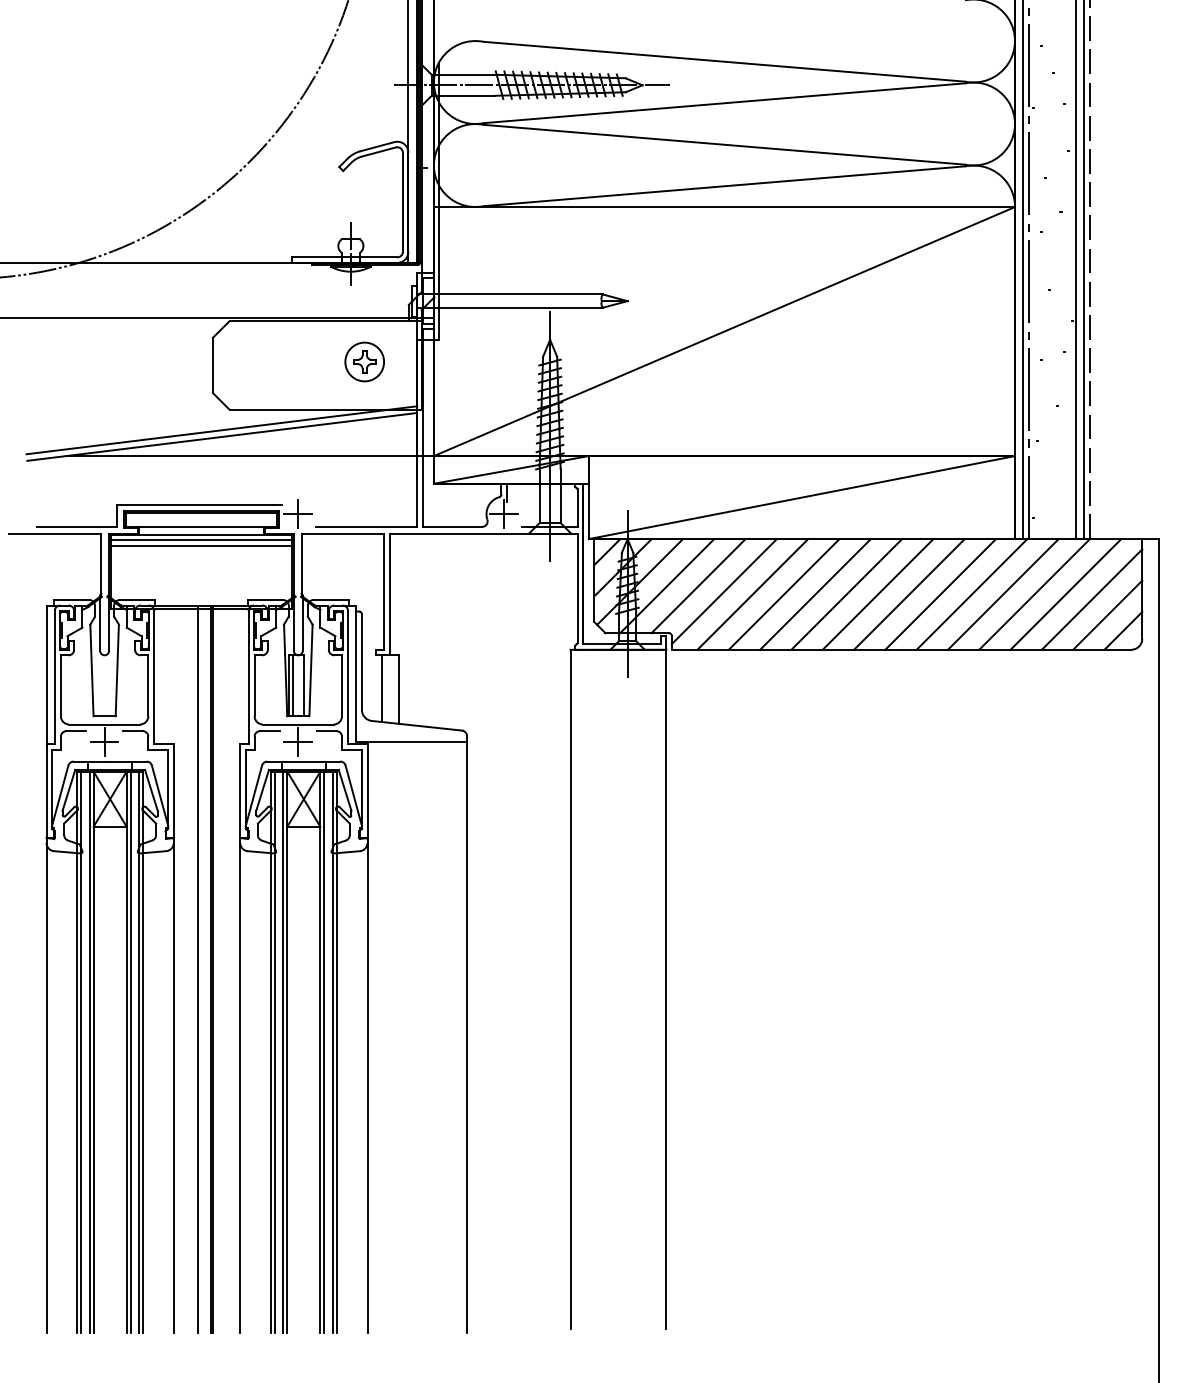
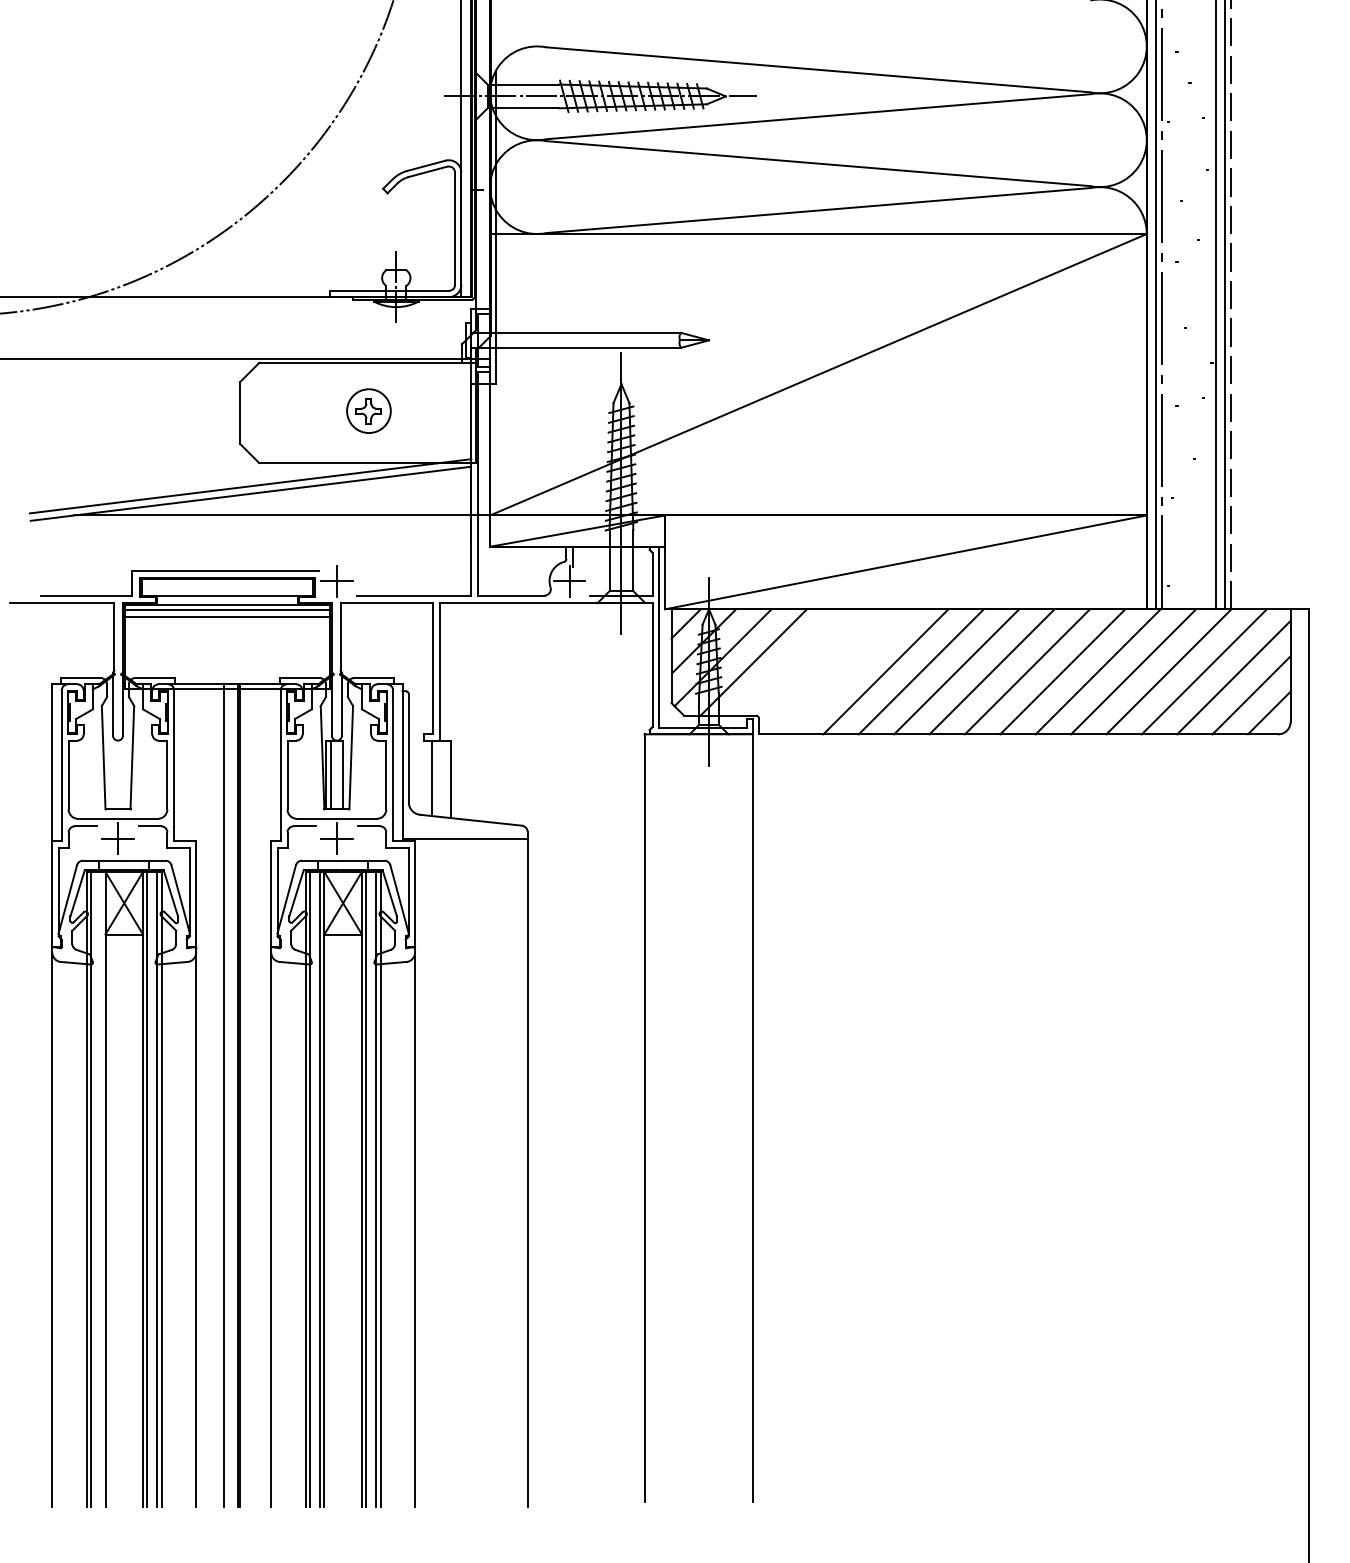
part: (364, 361) -> (368, 410), moved
line: (698, 586) -> (789, 662), removed
line: (724, 591) -> (818, 668), removed
line: (752, 594) -> (850, 671), removed
line: (90, 1051) -> (101, 1188), removed

